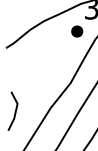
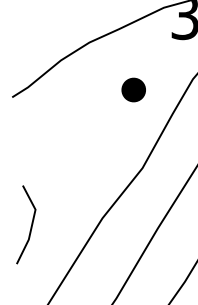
part: (77, 31) -> (134, 89), moved

